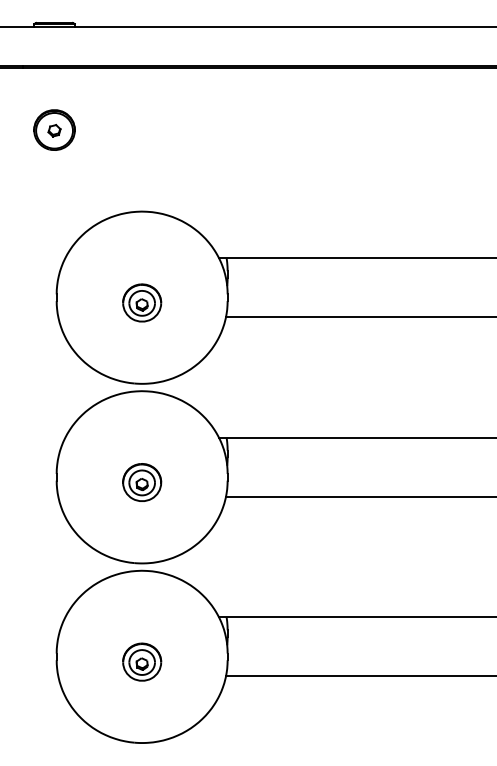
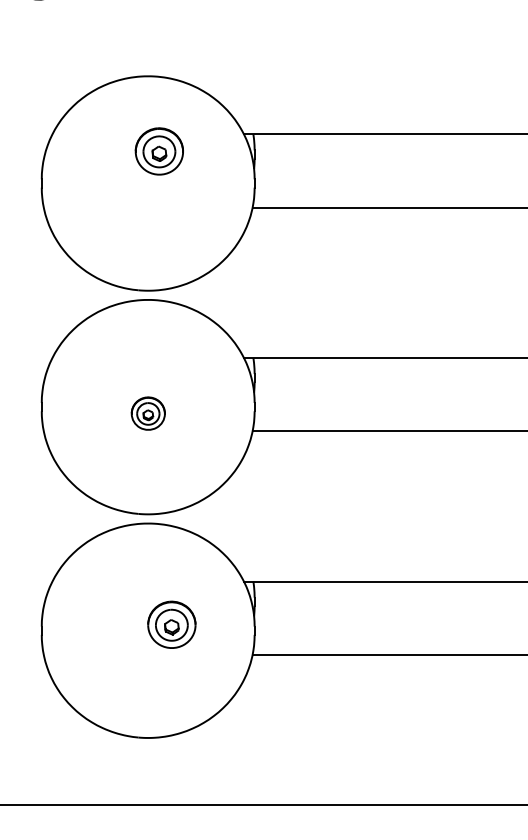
part: (142, 302) -> (159, 150), moved
part: (142, 482) -> (148, 413), size x0.7
part: (142, 661) -> (172, 624), moved

